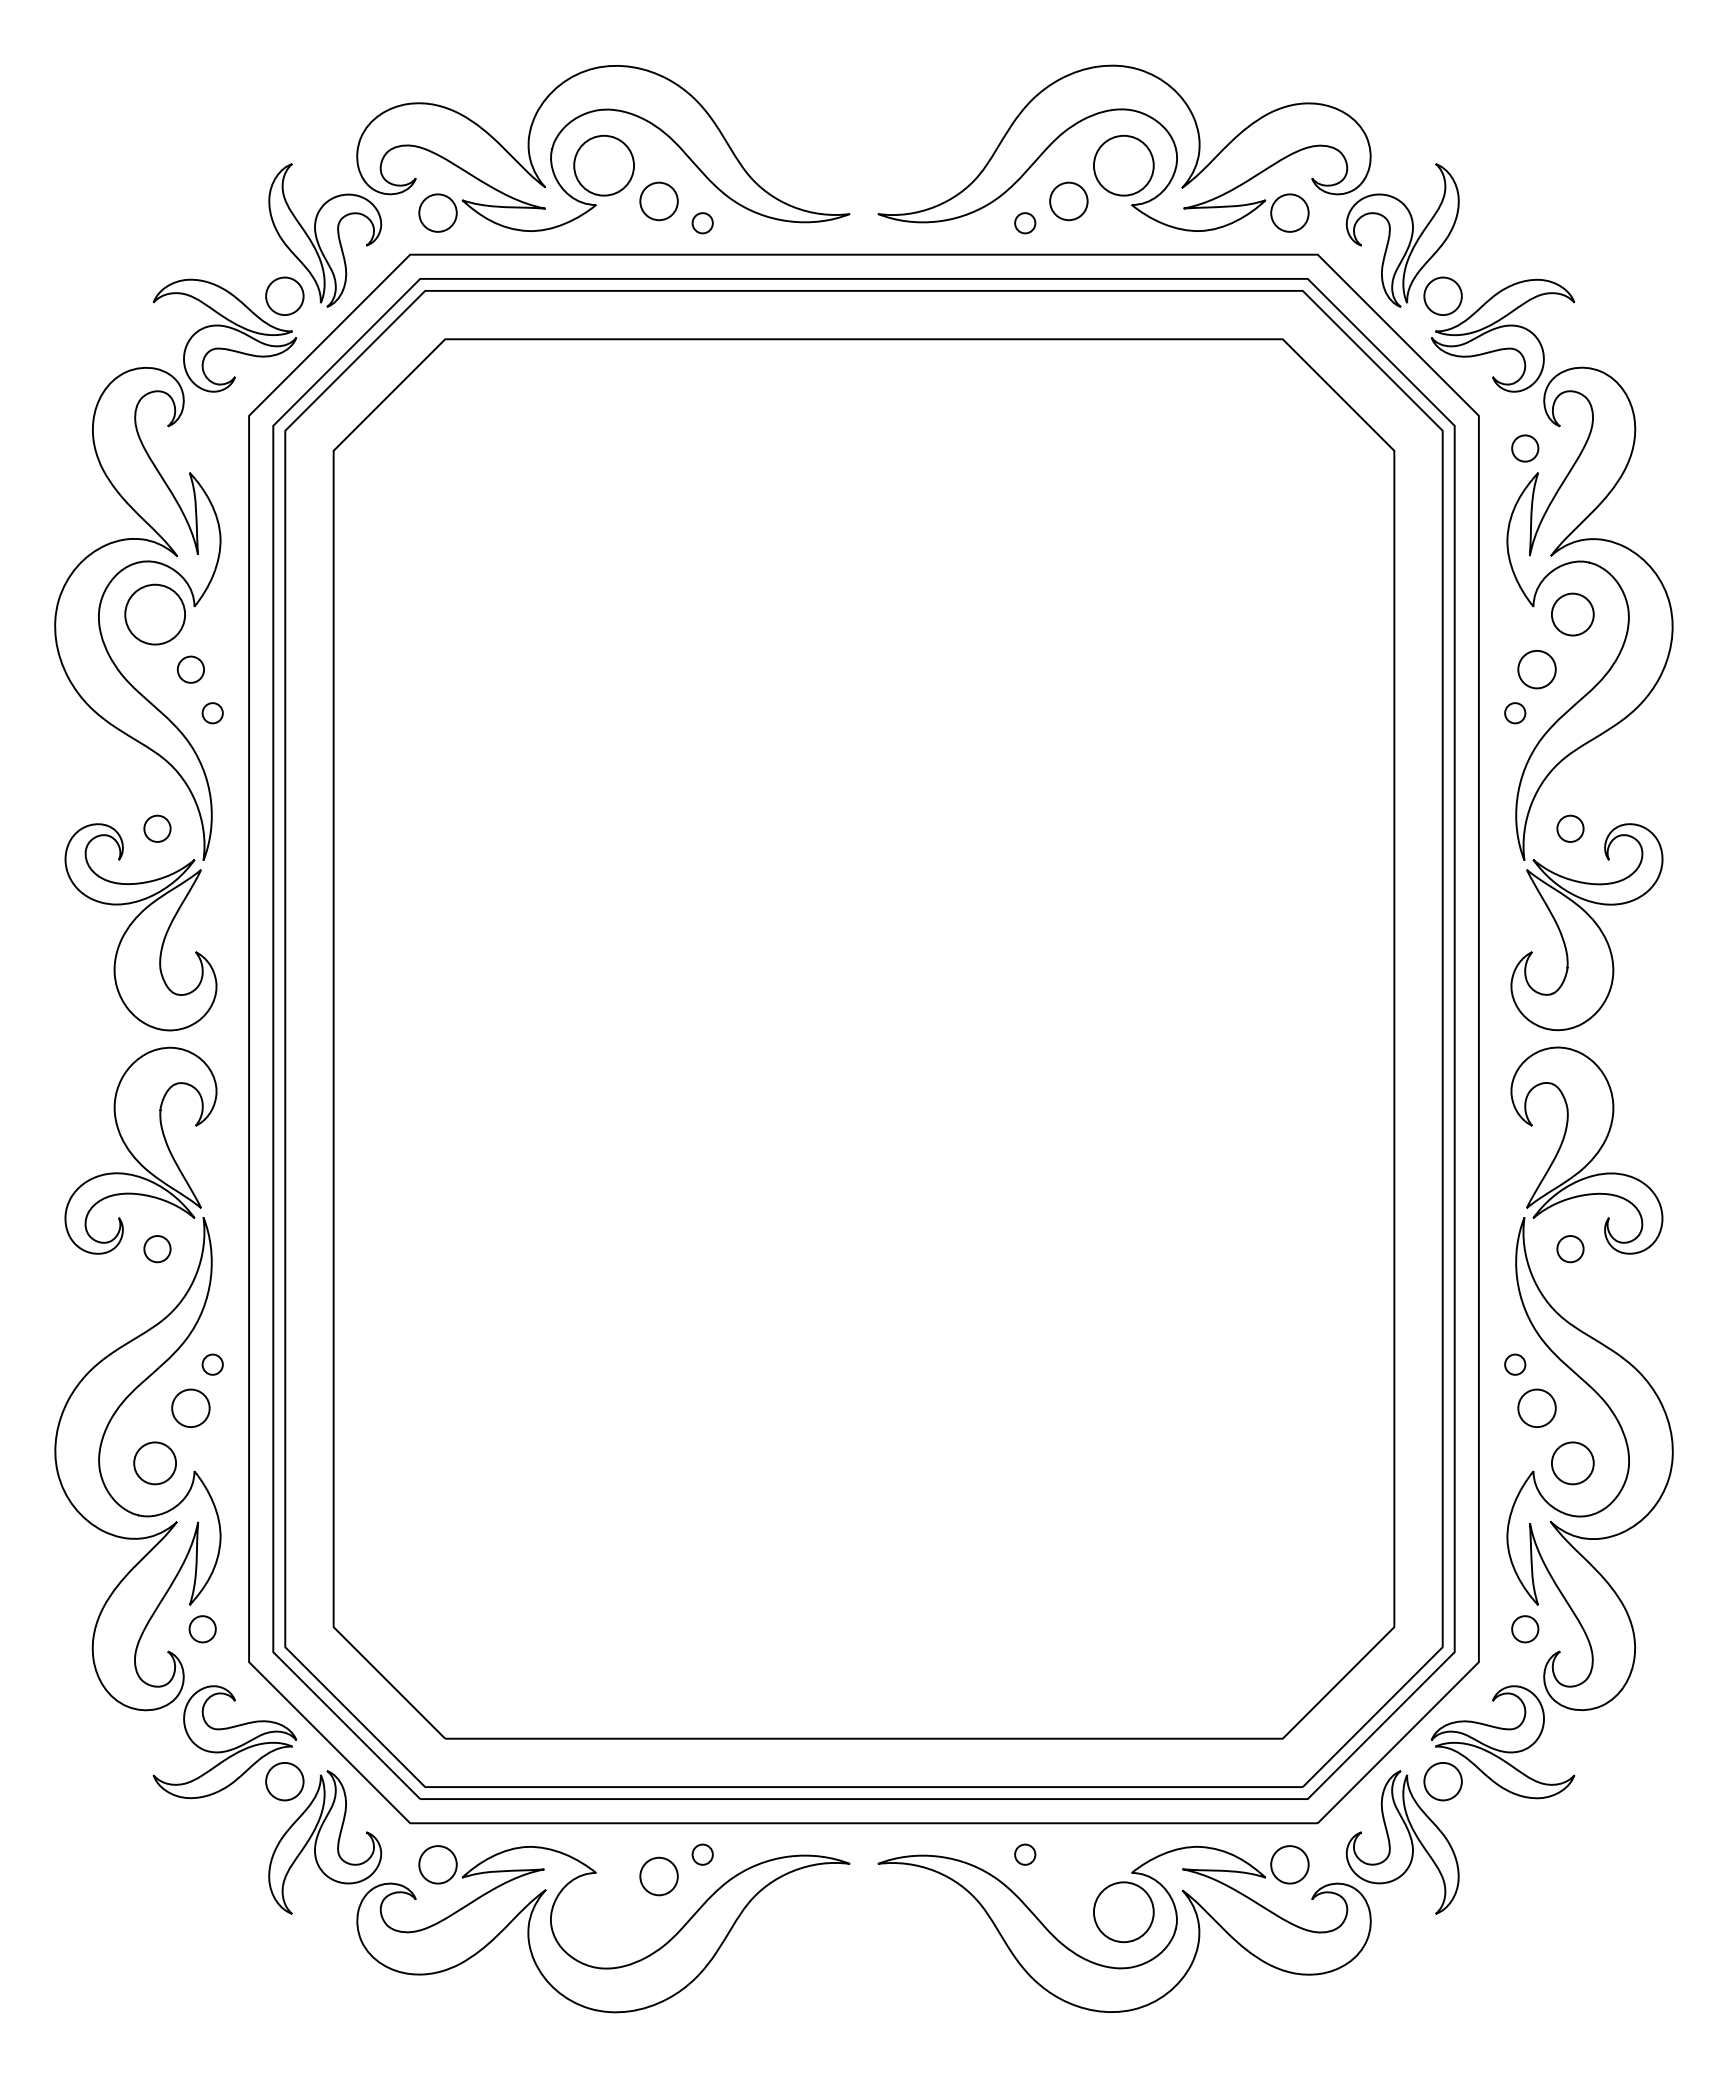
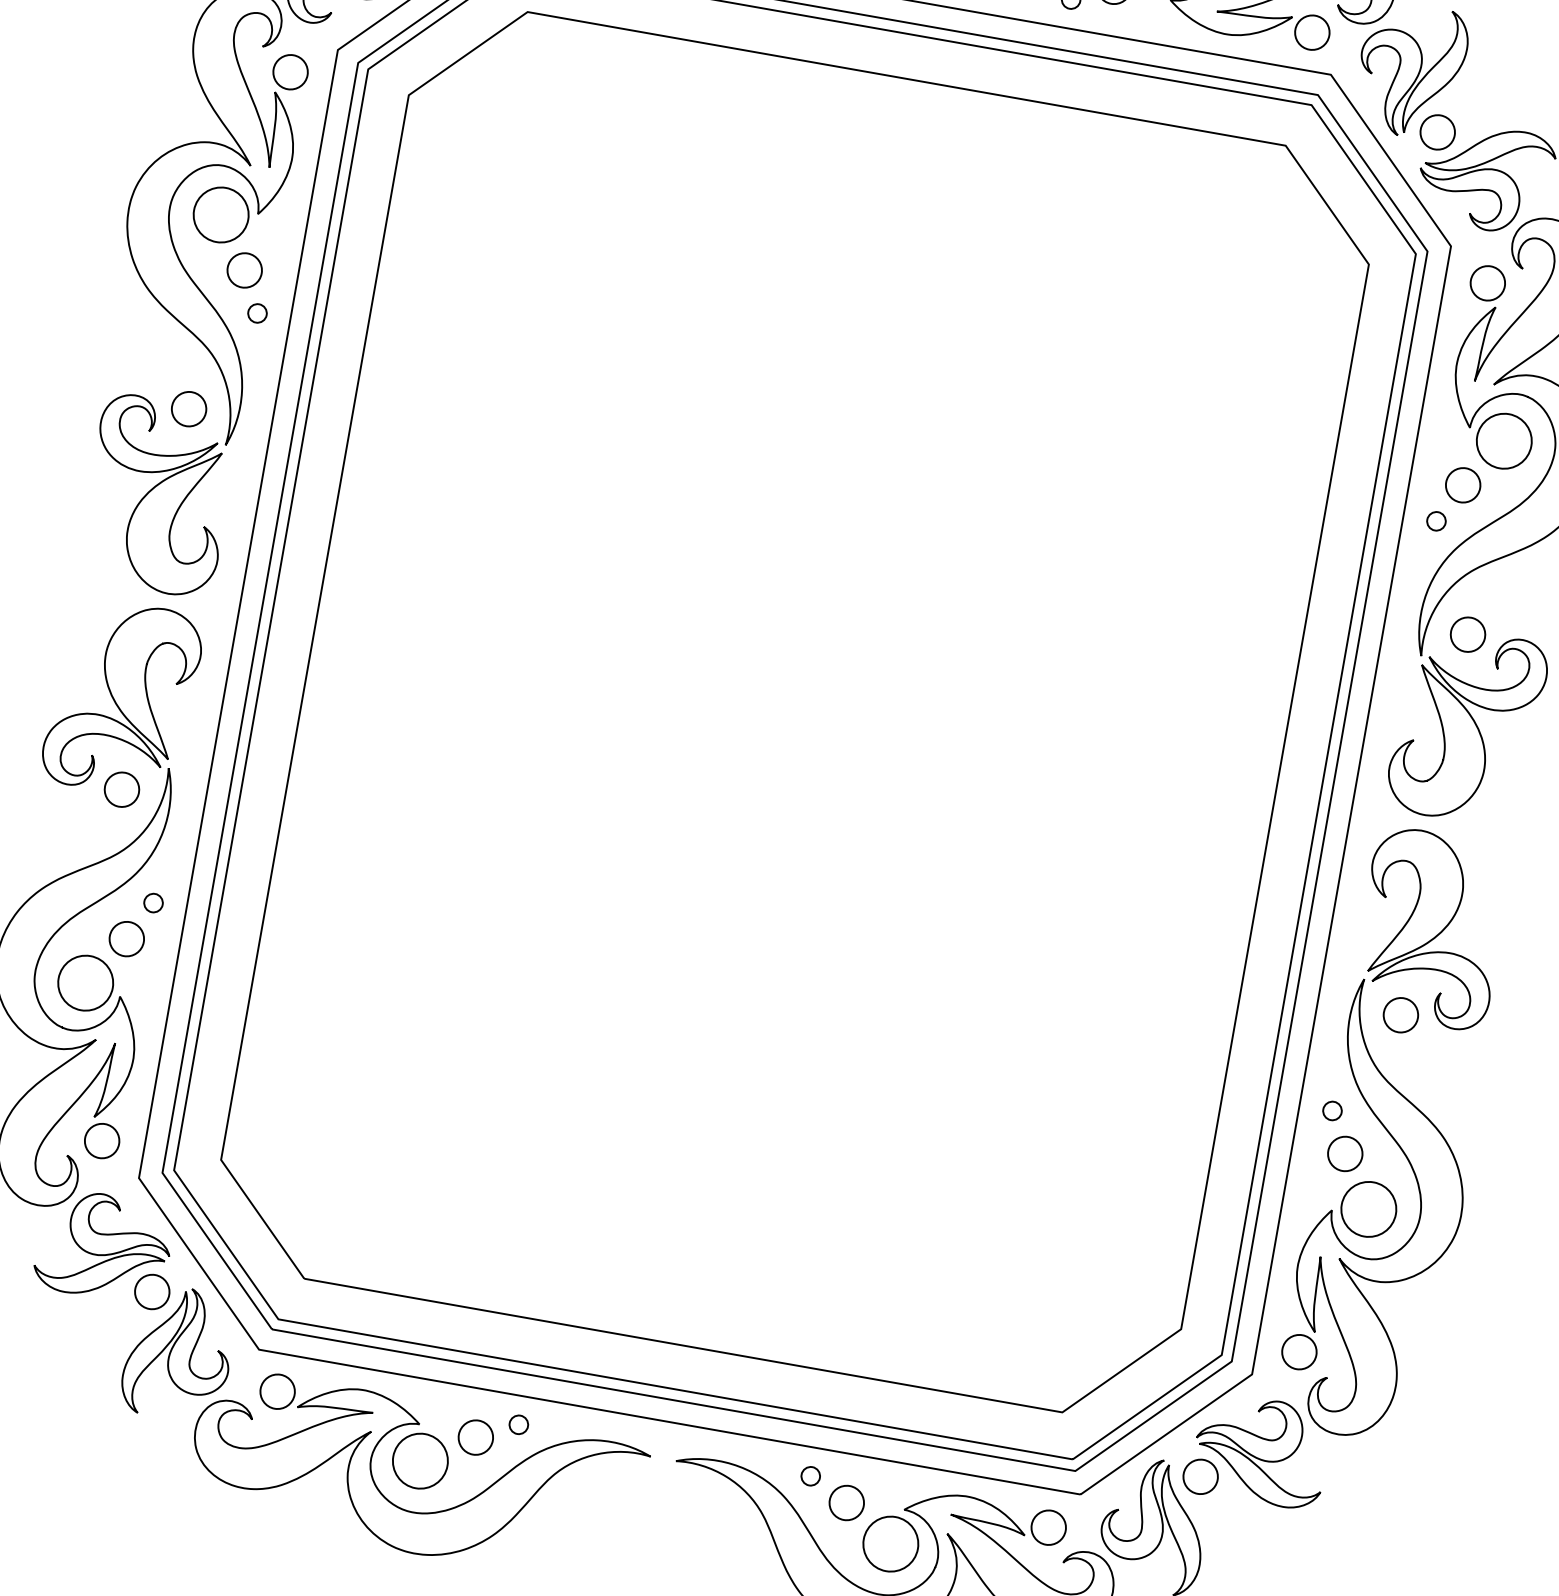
part: (202, 448) -> (290, 72), added
part: (1524, 448) -> (1487, 283), size x1.43
part: (1572, 614) -> (1504, 441), size x1.43
part: (190, 669) -> (244, 270), size x1.43
part: (157, 828) -> (189, 408), size x1.43
part: (1570, 828) -> (1468, 634), size x1.43
part: (157, 1248) -> (122, 789), size x1.43
part: (1570, 1248) -> (1401, 1014), size x1.43
part: (154, 1463) -> (85, 983), size x1.43
part: (1572, 1463) -> (1368, 1209), size x1.43
part: (202, 1628) -> (102, 1140), size x1.43
part: (1524, 1628) -> (1298, 1351), size x1.43
part: (1068, 1876) -> (846, 1502), added
part: (603, 1912) -> (419, 1461), added

